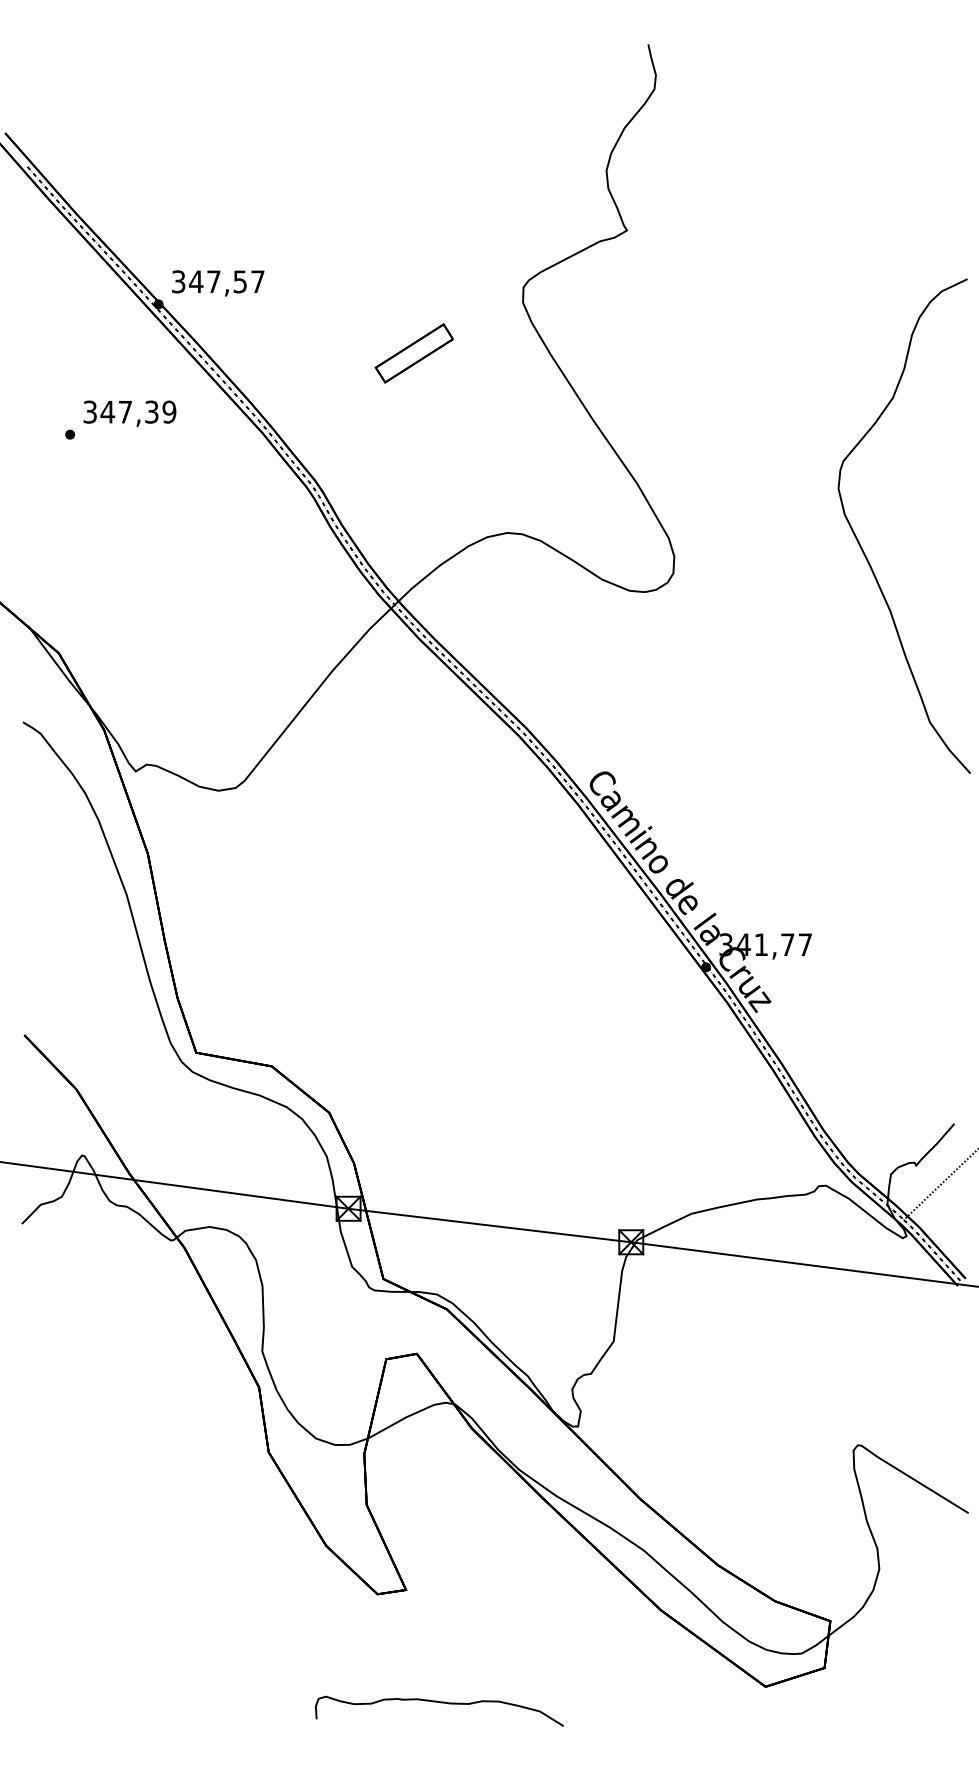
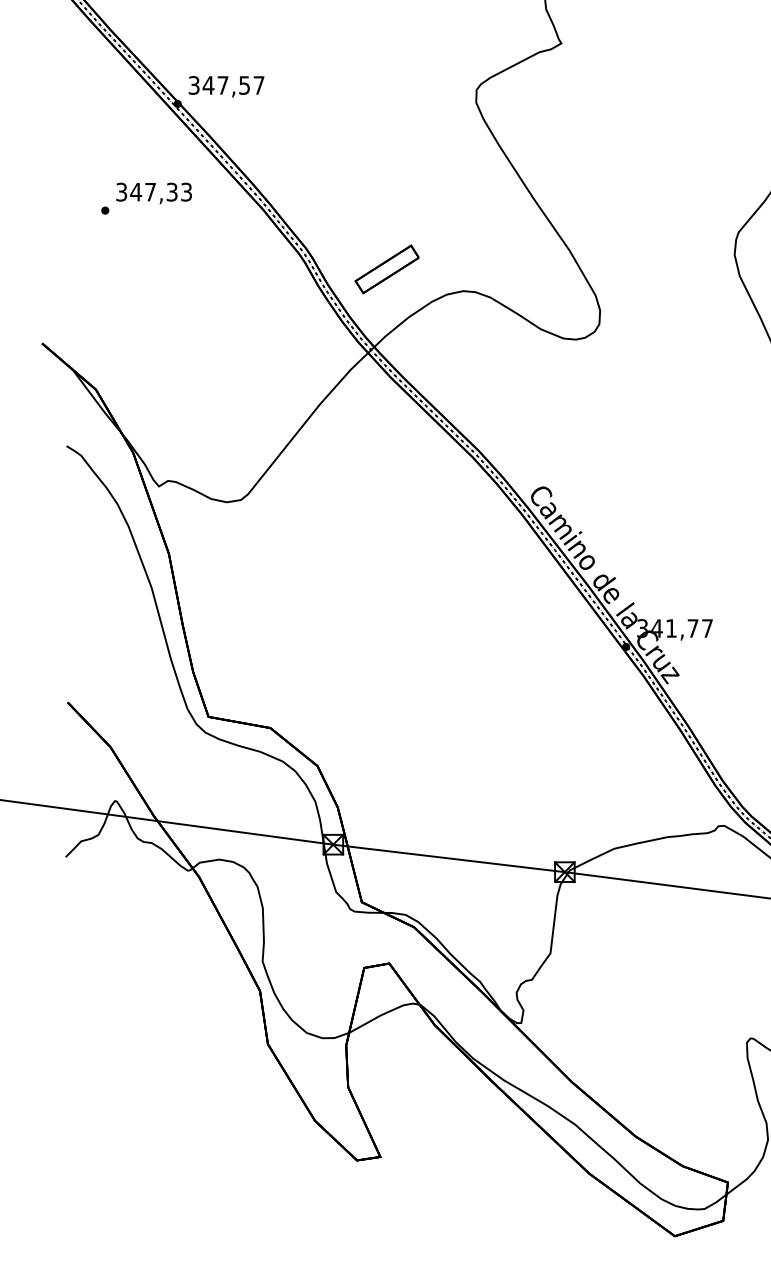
part: (413, 353) -> (386, 269), moved
text: (169, 411) -> (186, 191), 347,39 -> 347,33
curve: (440, 1703) -> (408, 1249), removed

